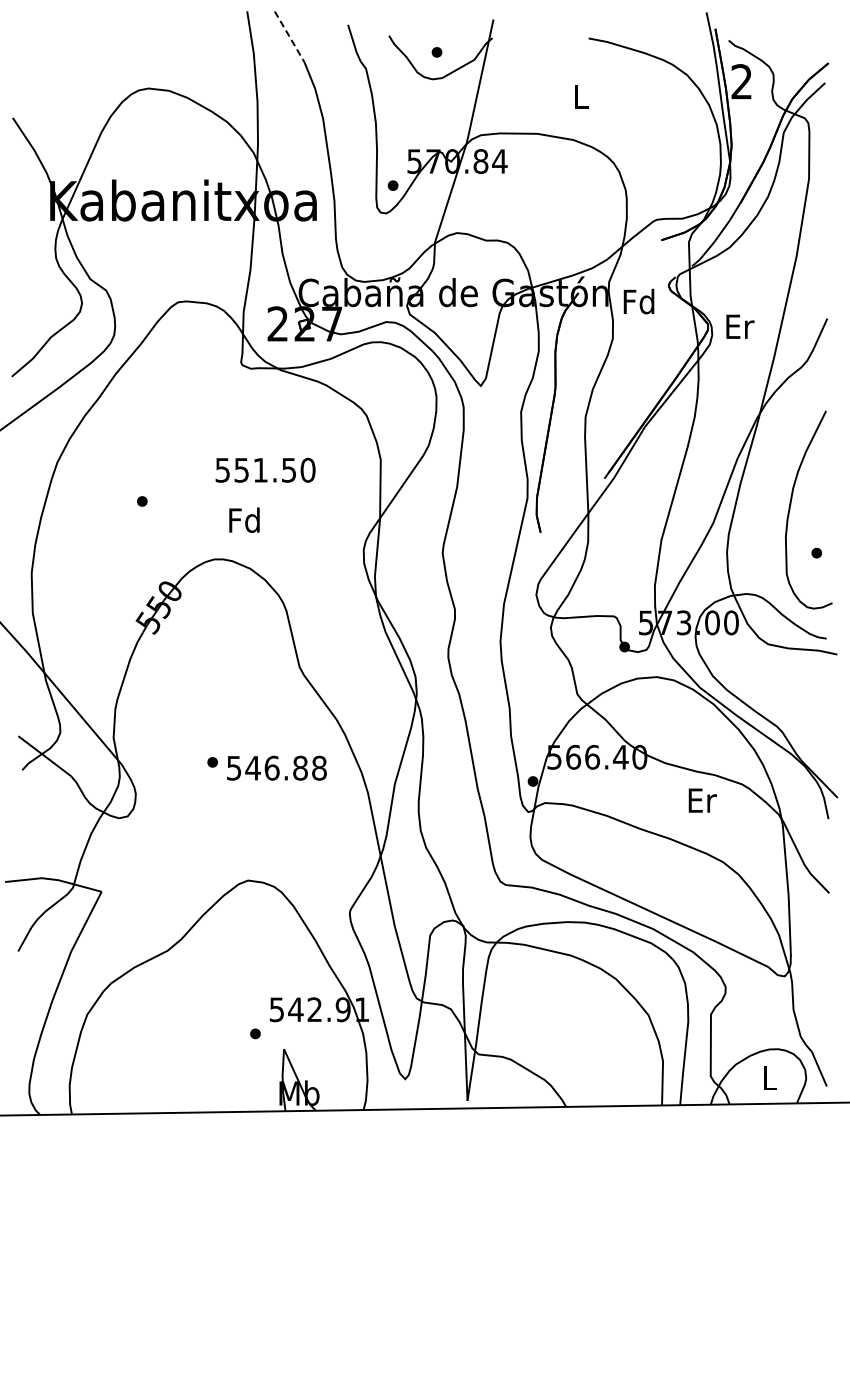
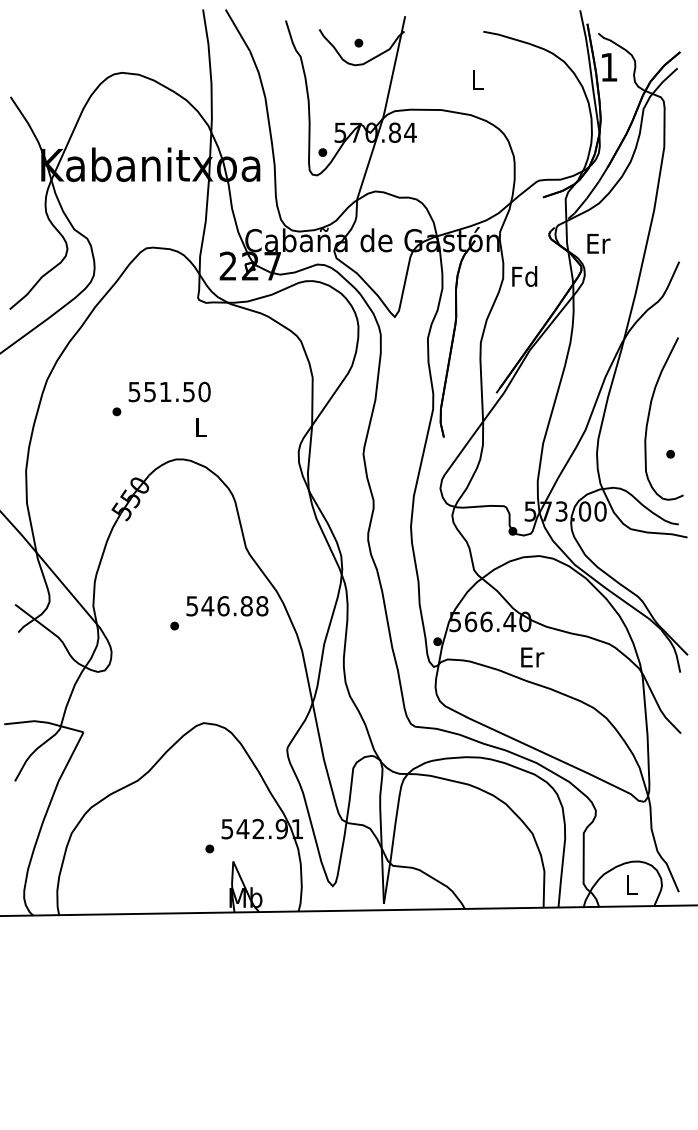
line: (289, 37) -> (237, 30), dashed -> solid
text: (741, 81) -> (608, 67), 2 -> 1
text: (638, 301) -> (524, 276), moved
text: (740, 326) -> (598, 243), moved
text: (265, 469) -> (169, 391), moved
text: (244, 519) -> (200, 426), Fd -> L
text: (276, 767) -> (227, 605), moved
text: (702, 800) -> (532, 657), moved

